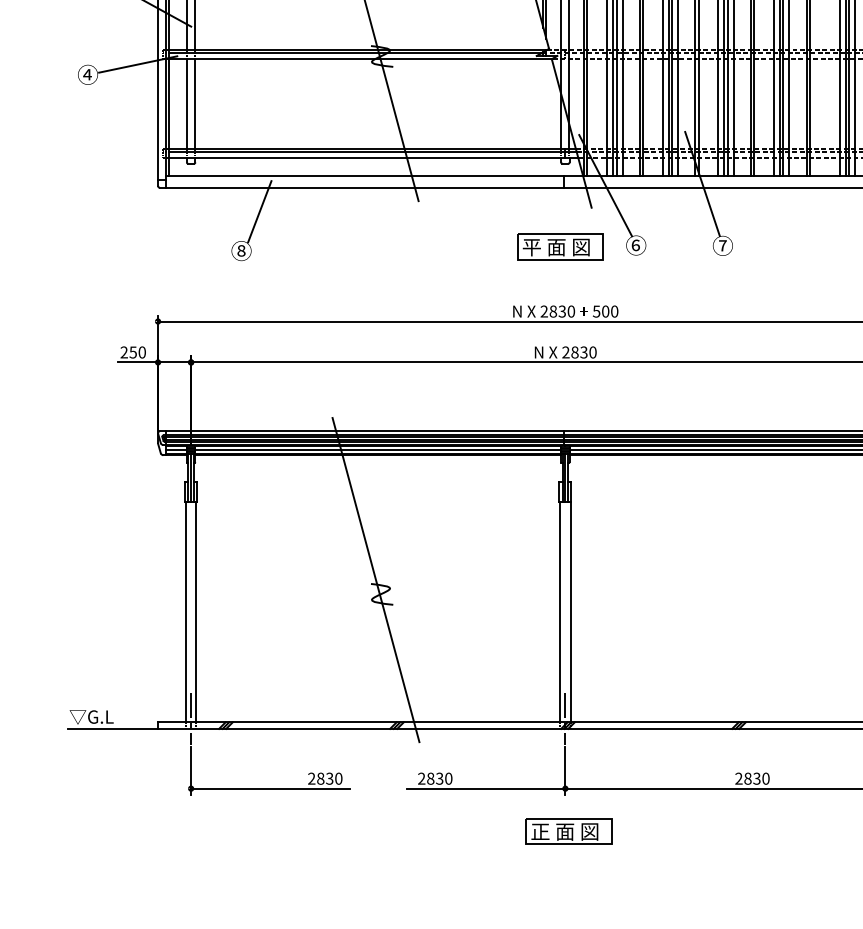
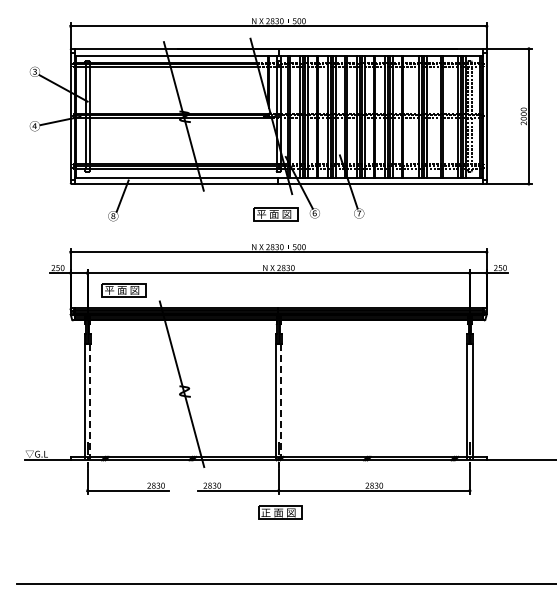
part: (261, 396) -> (123, 290), added
line: (196, 613) -> (90, 401), solid -> dashed
line: (570, 613) -> (281, 401), solid -> dashed

